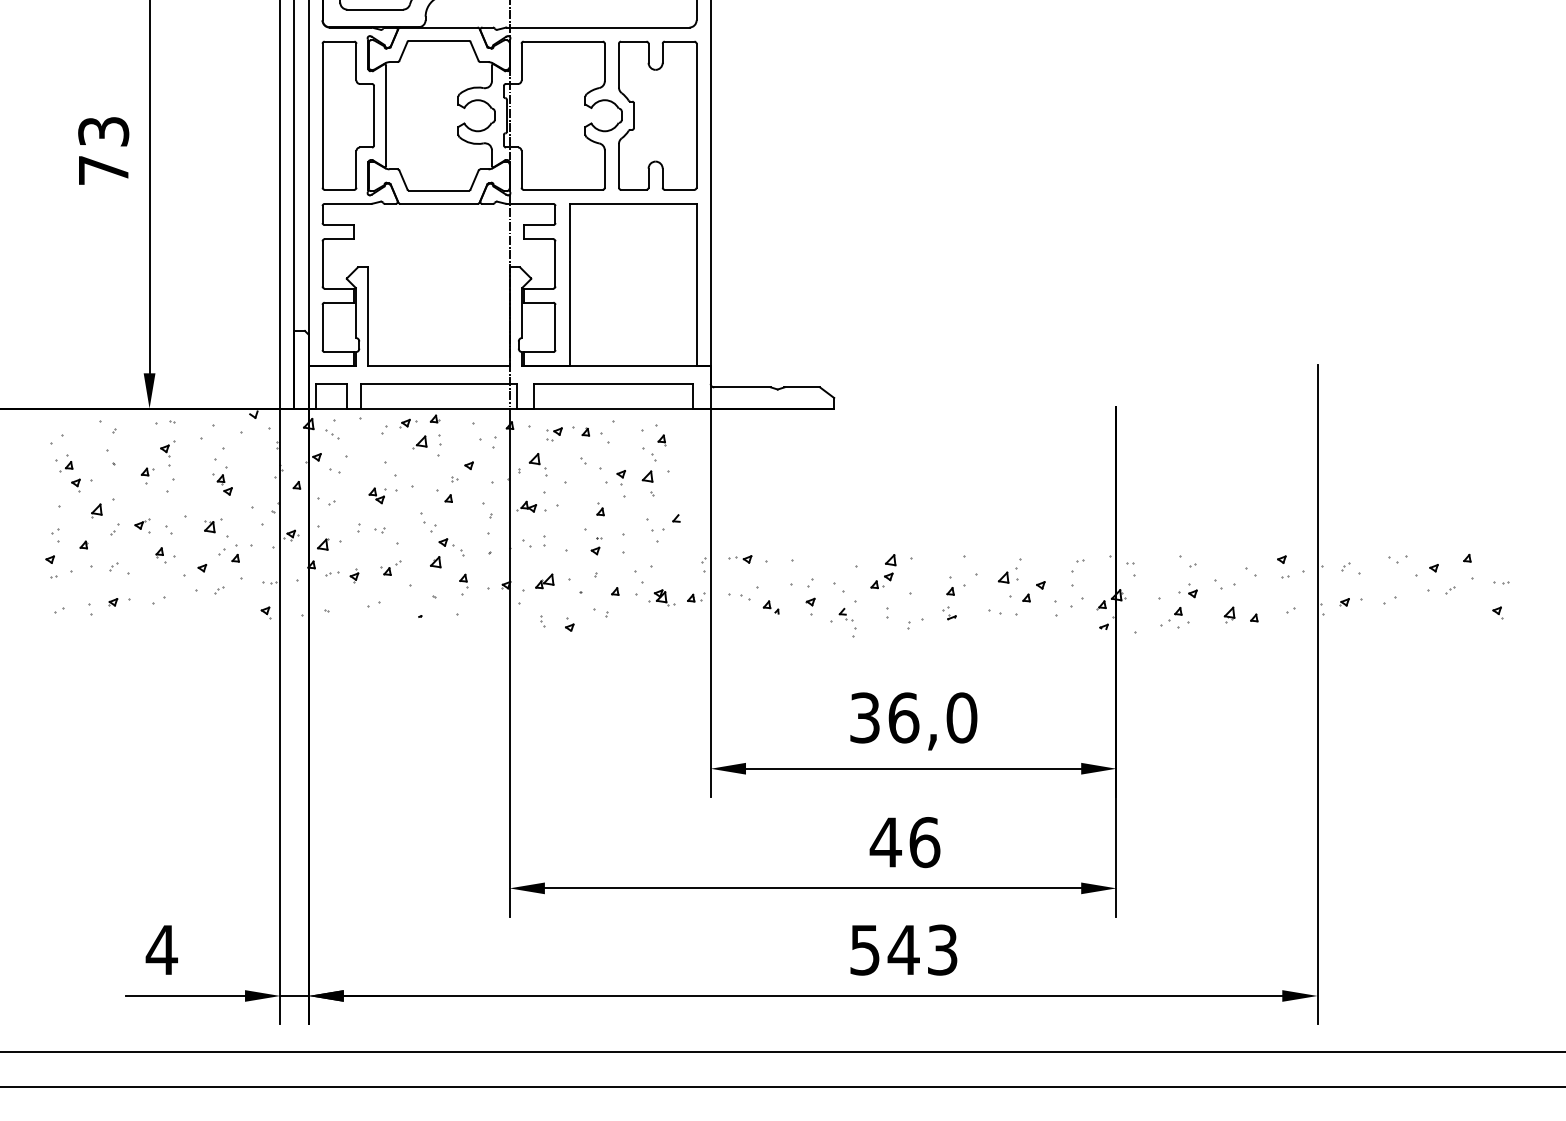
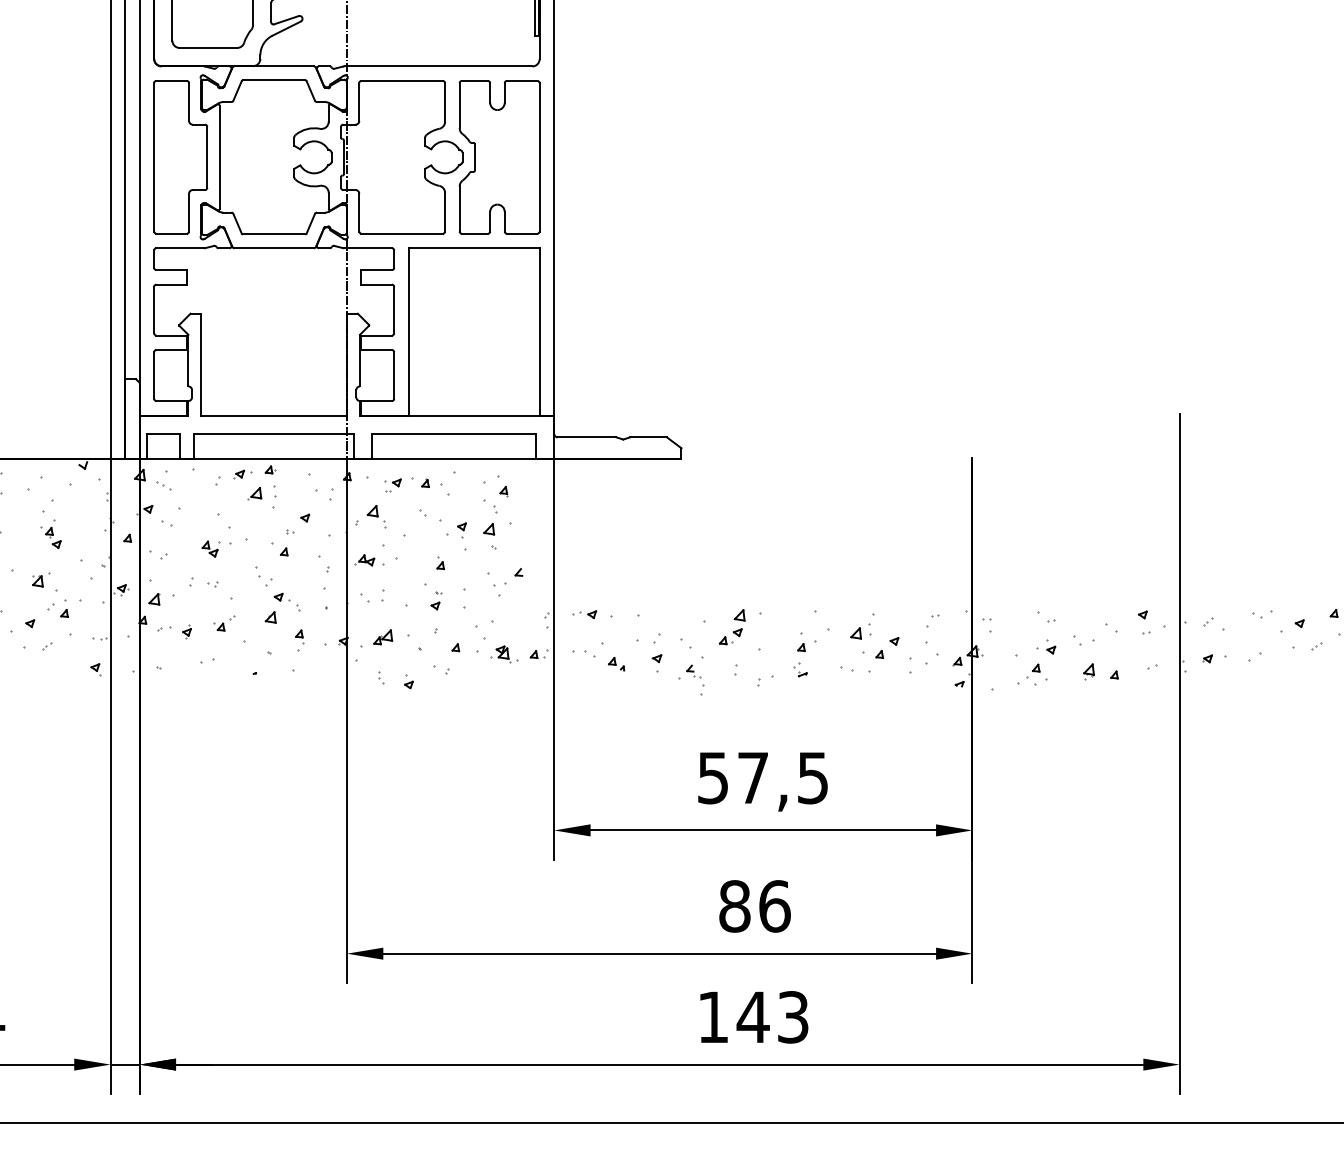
text: (913, 717) -> (763, 777), 36,0 -> 57,5
text: (885, 842) -> (734, 906), 46 -> 86
text: (864, 950) -> (712, 1017), 543 -> 143

